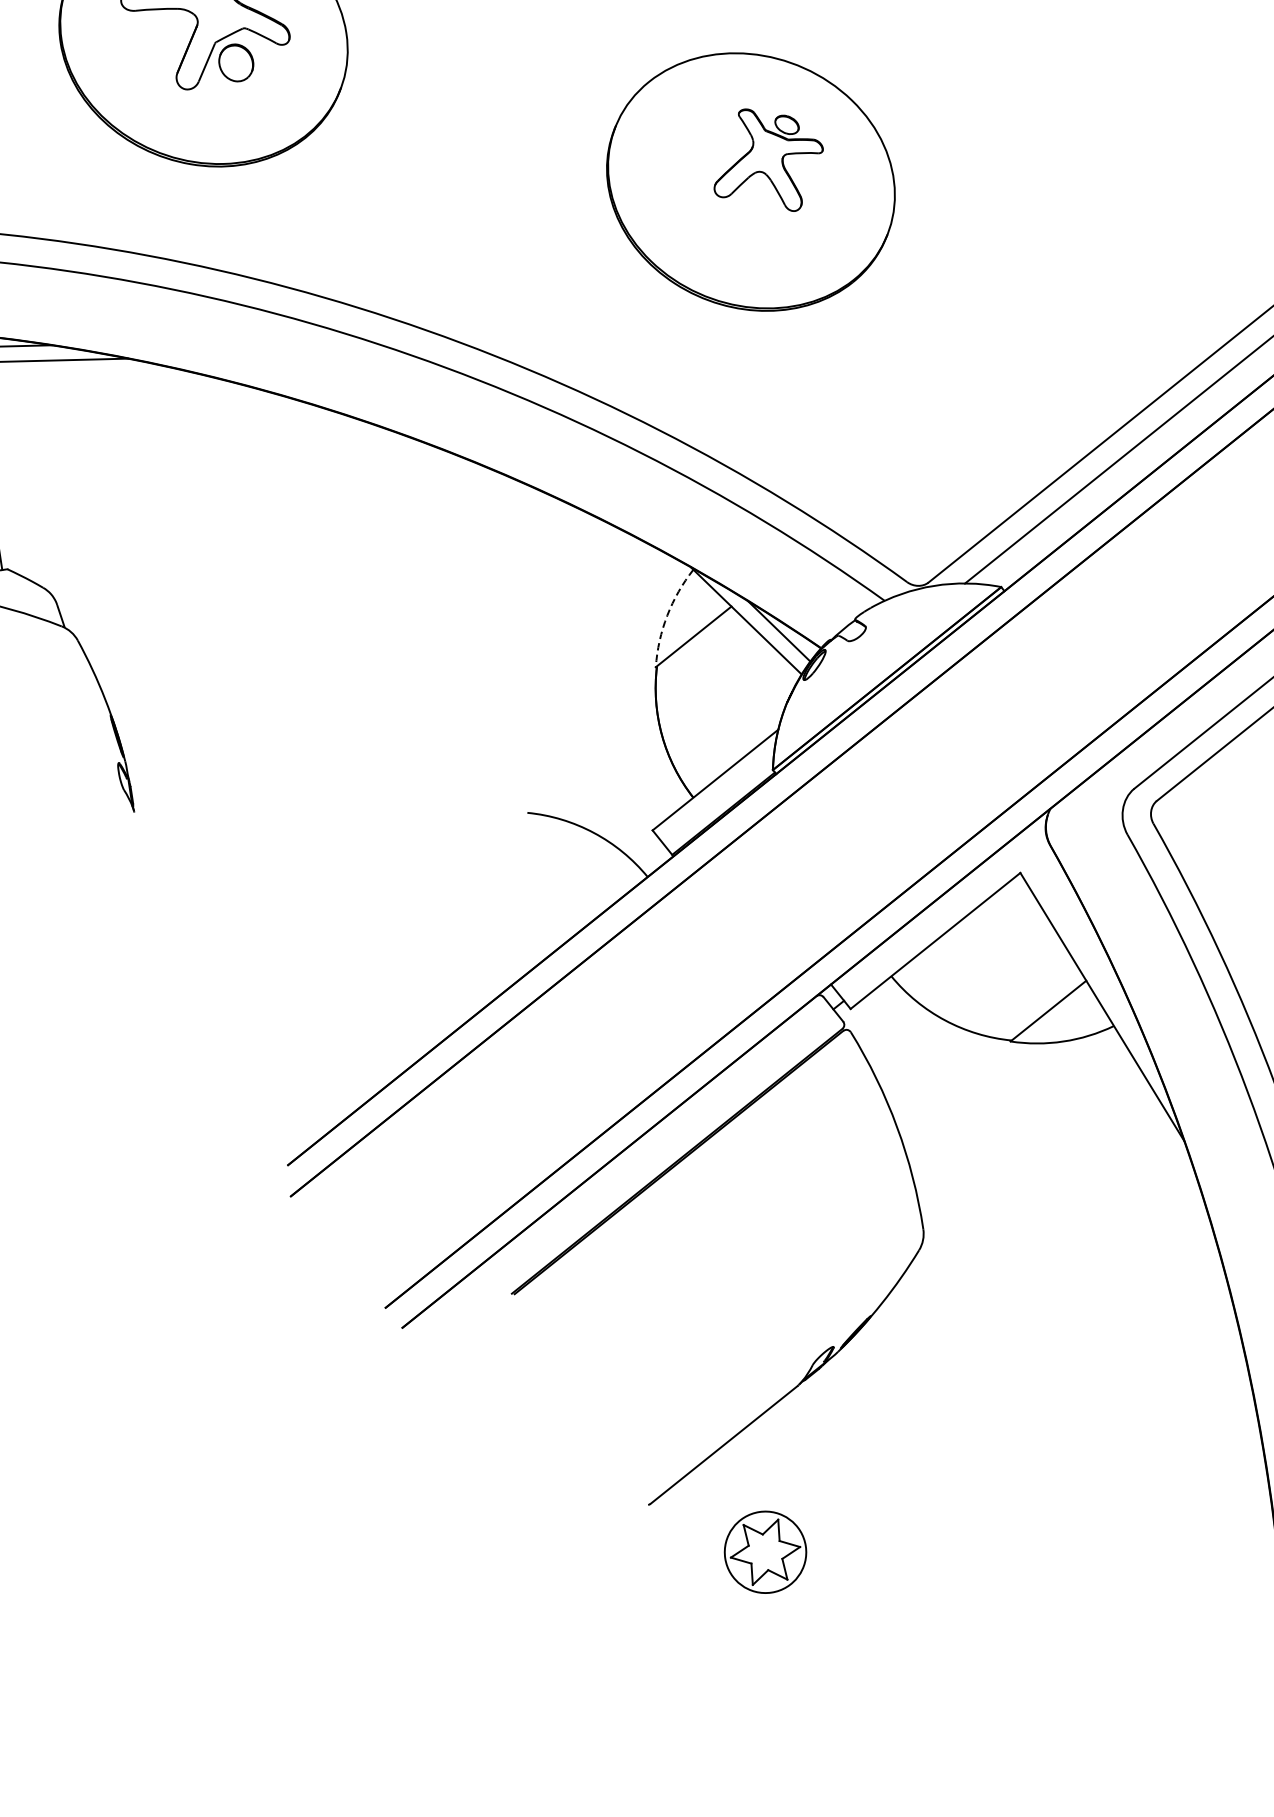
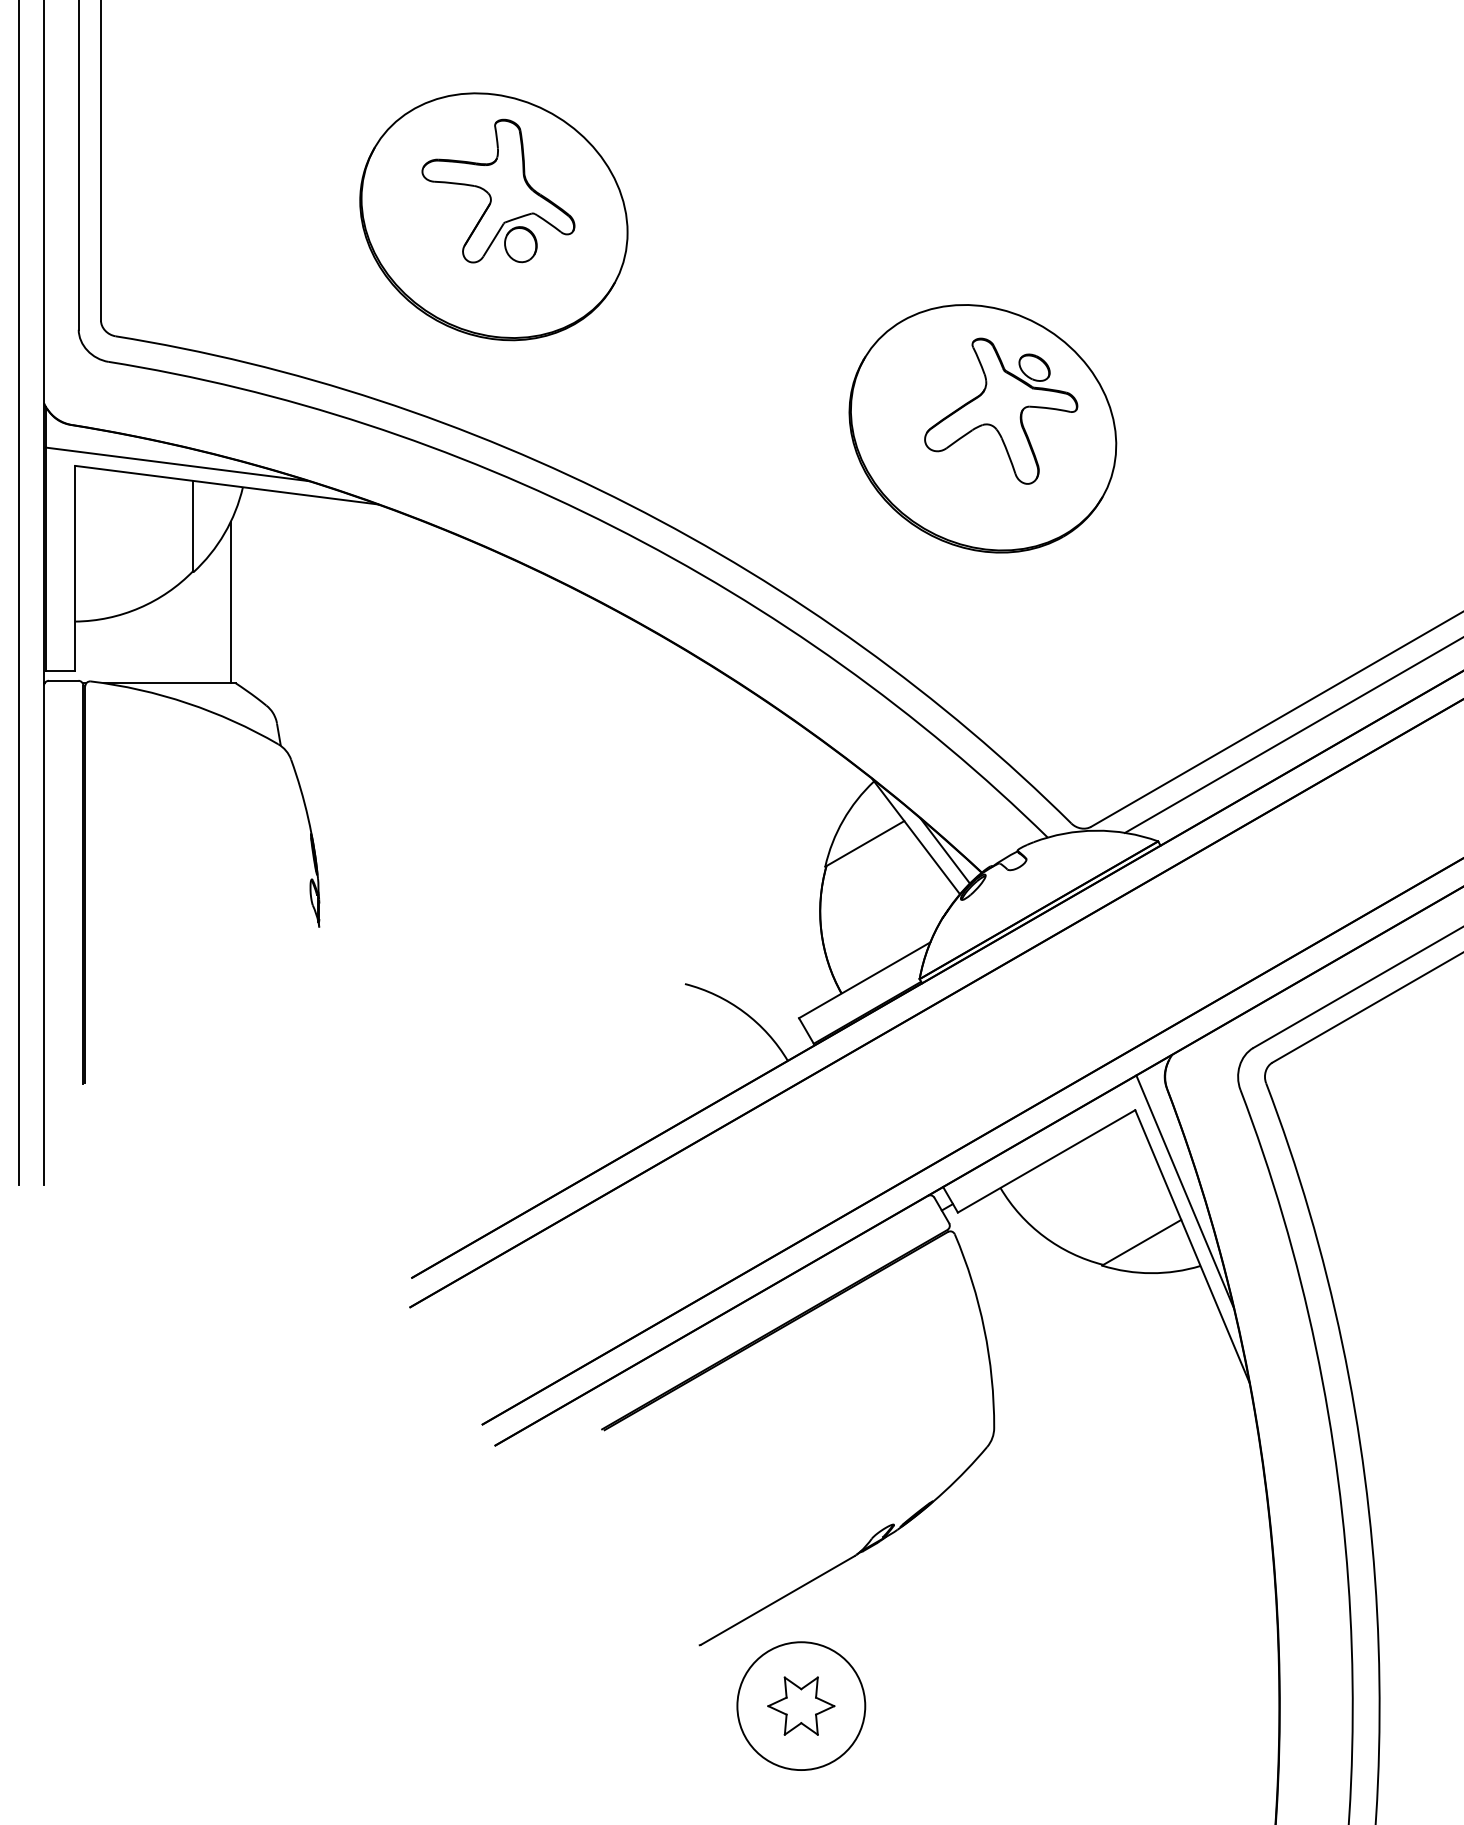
part: (767, 159) -> (1001, 410), size x1.43
arc: (667, 615) -> (843, 820), dashed -> solid
line: (1086, 950) -> (1185, 1191), added
circle: (765, 1552) -> (801, 1706), size x1.67

